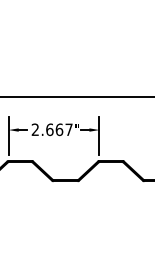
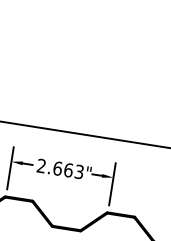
text: (68, 129) -> (78, 171), 2.667 -> 2.663

